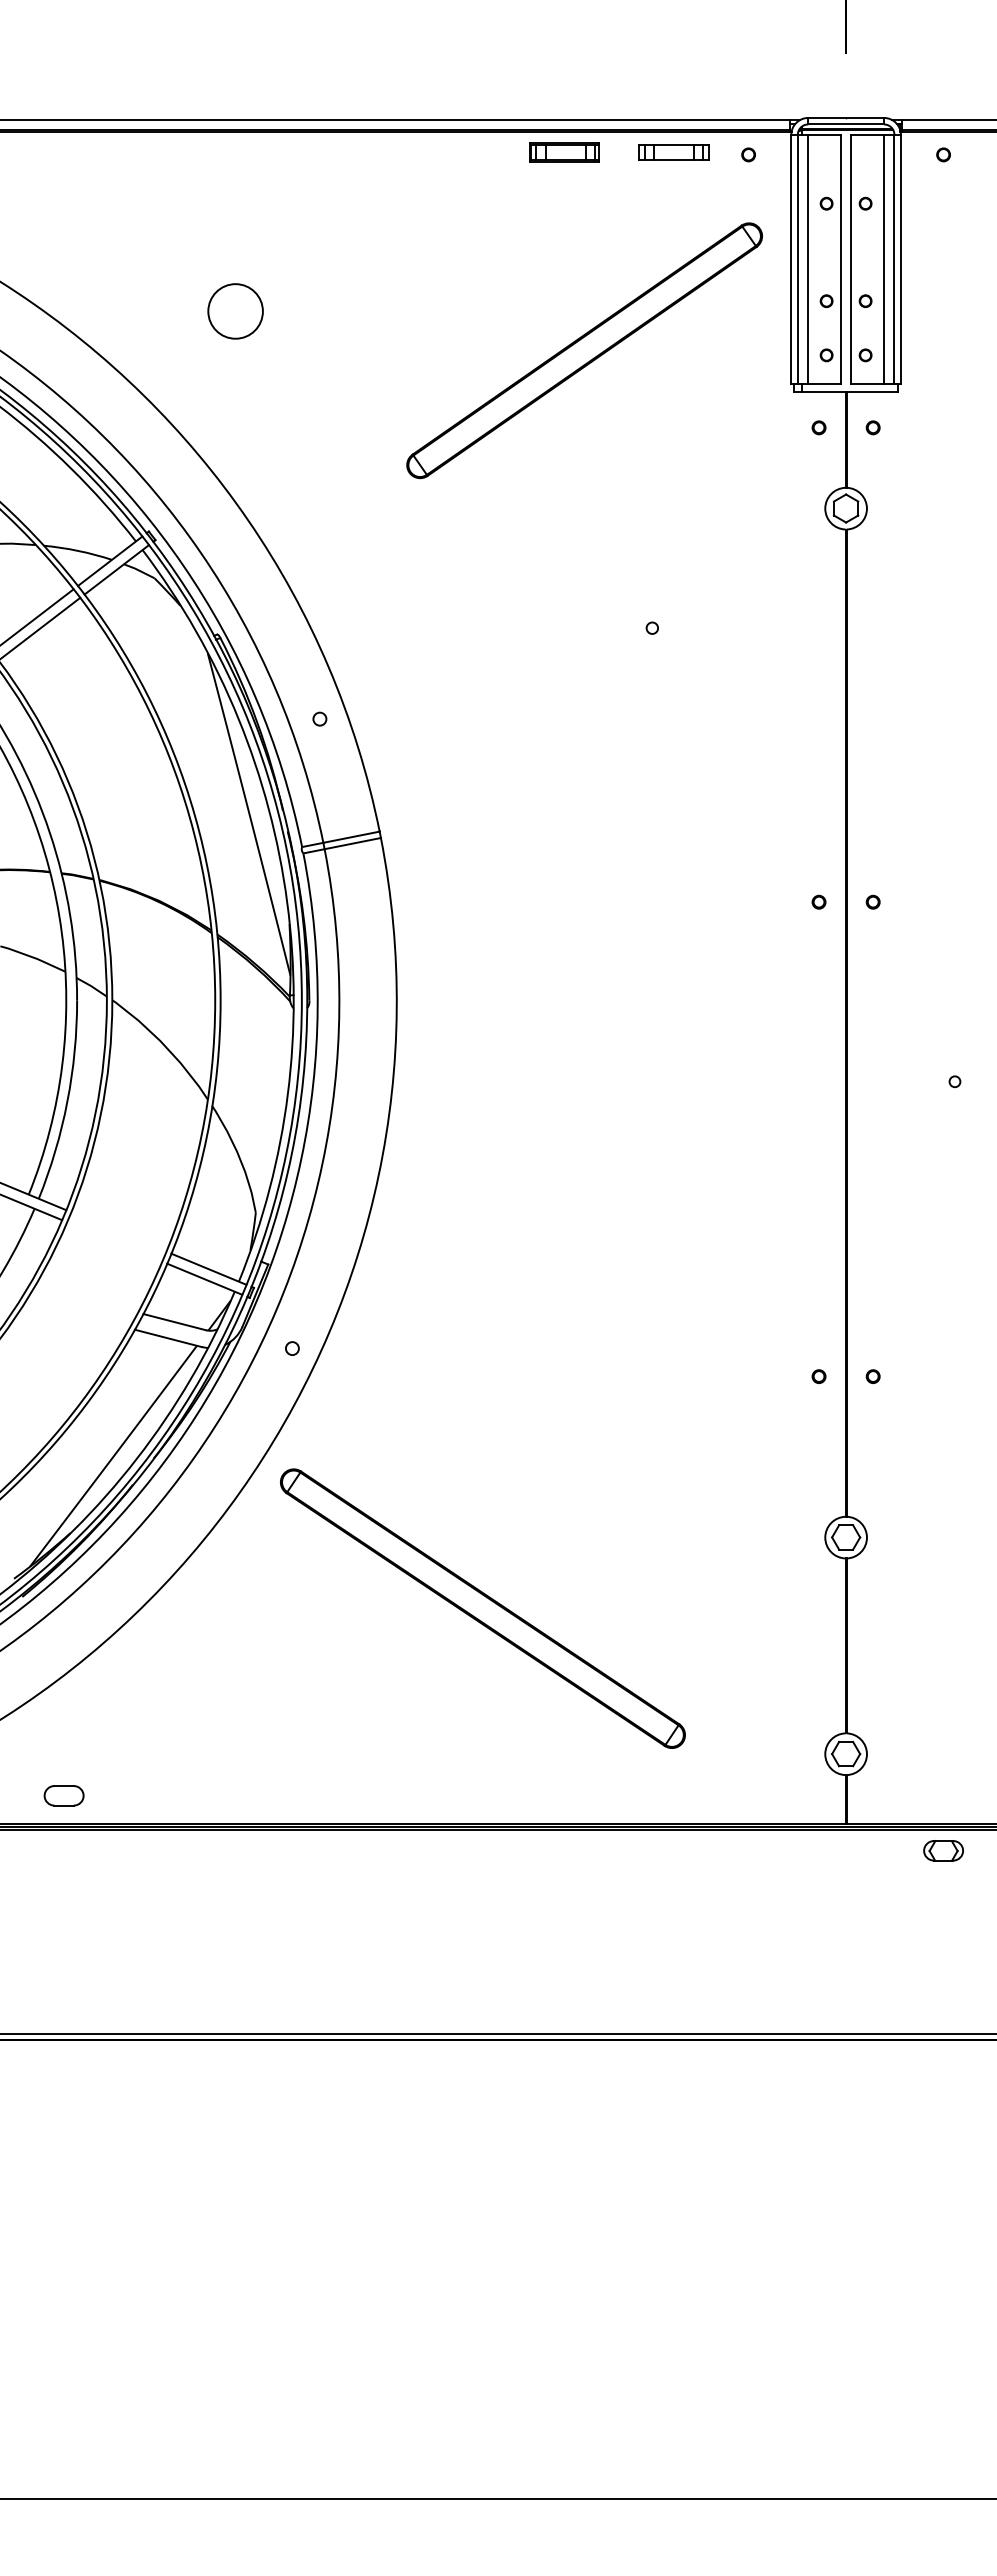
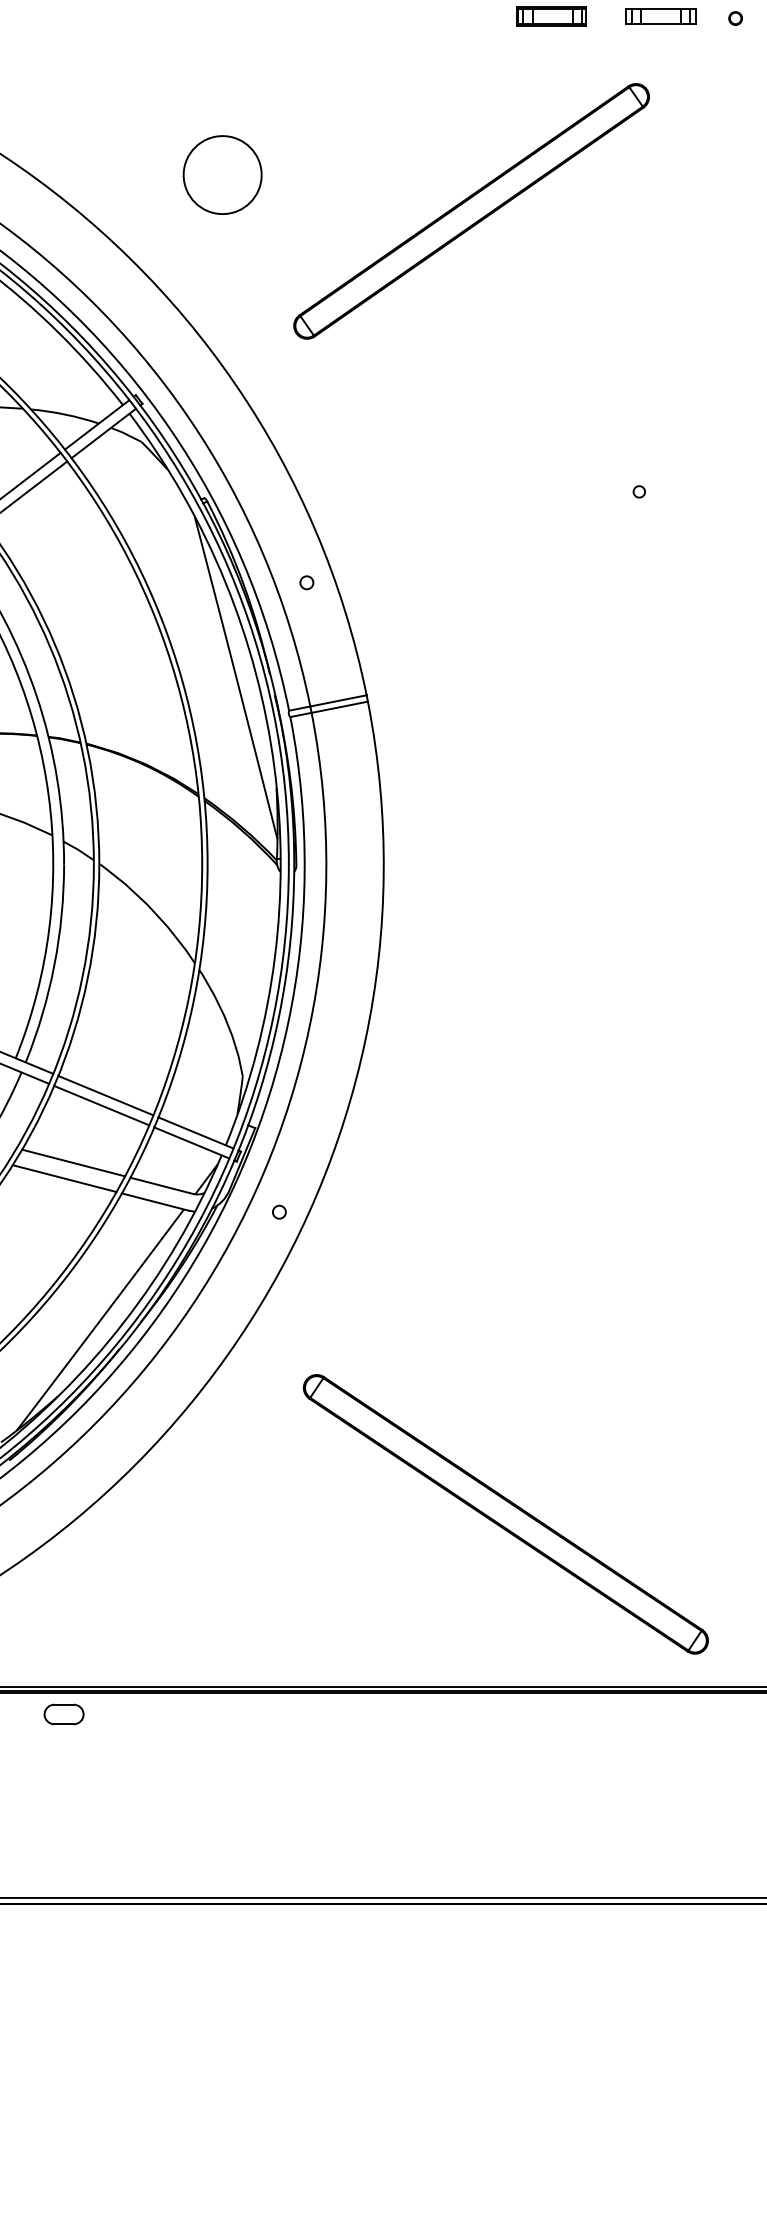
circle: (235, 311) -> (222, 175), size x1.43
part: (584, 350) -> (471, 211), moved
line: (118, 1231) -> (105, 1095), added
line: (114, 1241) -> (101, 1105), added
line: (86, 1299) -> (73, 1163), added
line: (77, 1314) -> (64, 1178), added
part: (482, 1608) -> (505, 1514), moved
part: (63, 1795) -> (63, 1714), moved

